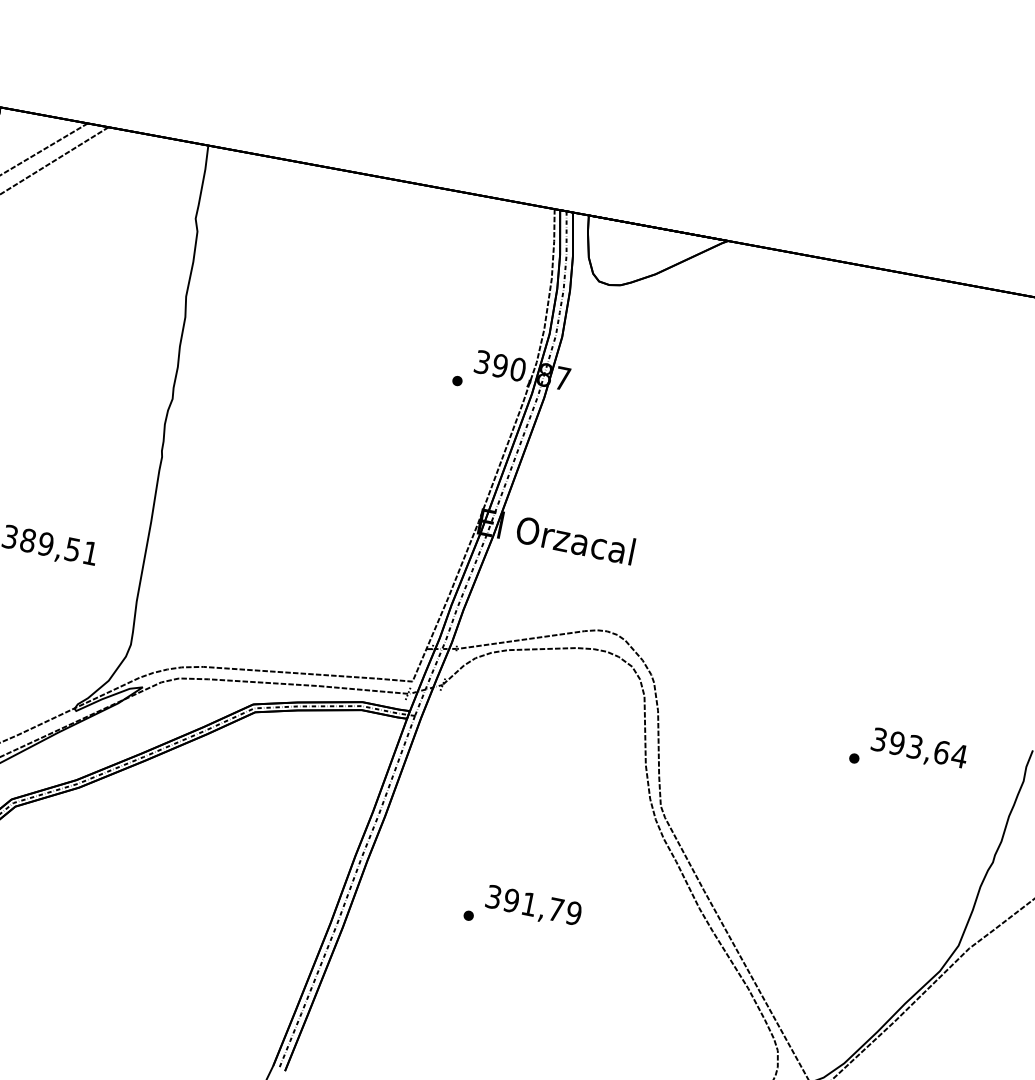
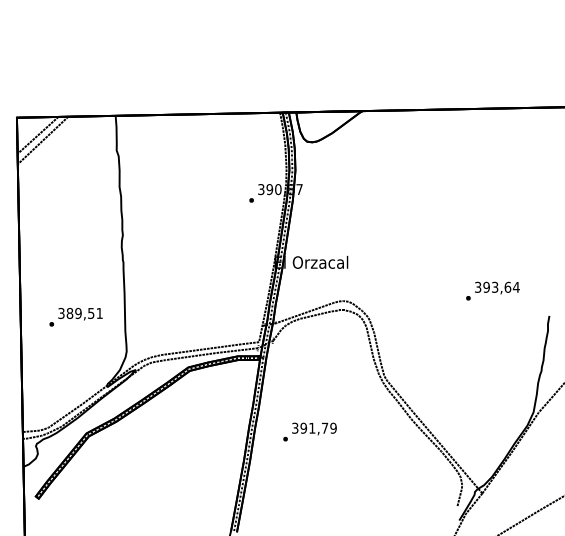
text: (908, 752) -> (492, 290), moved
text: (522, 909) -> (309, 431), moved

